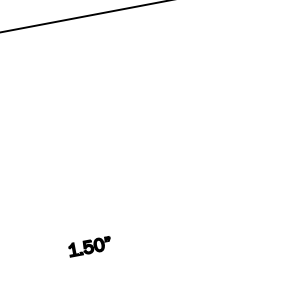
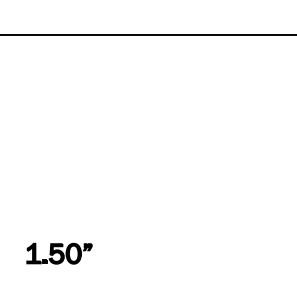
part: (90, 246) -> (59, 253), size x1.6

